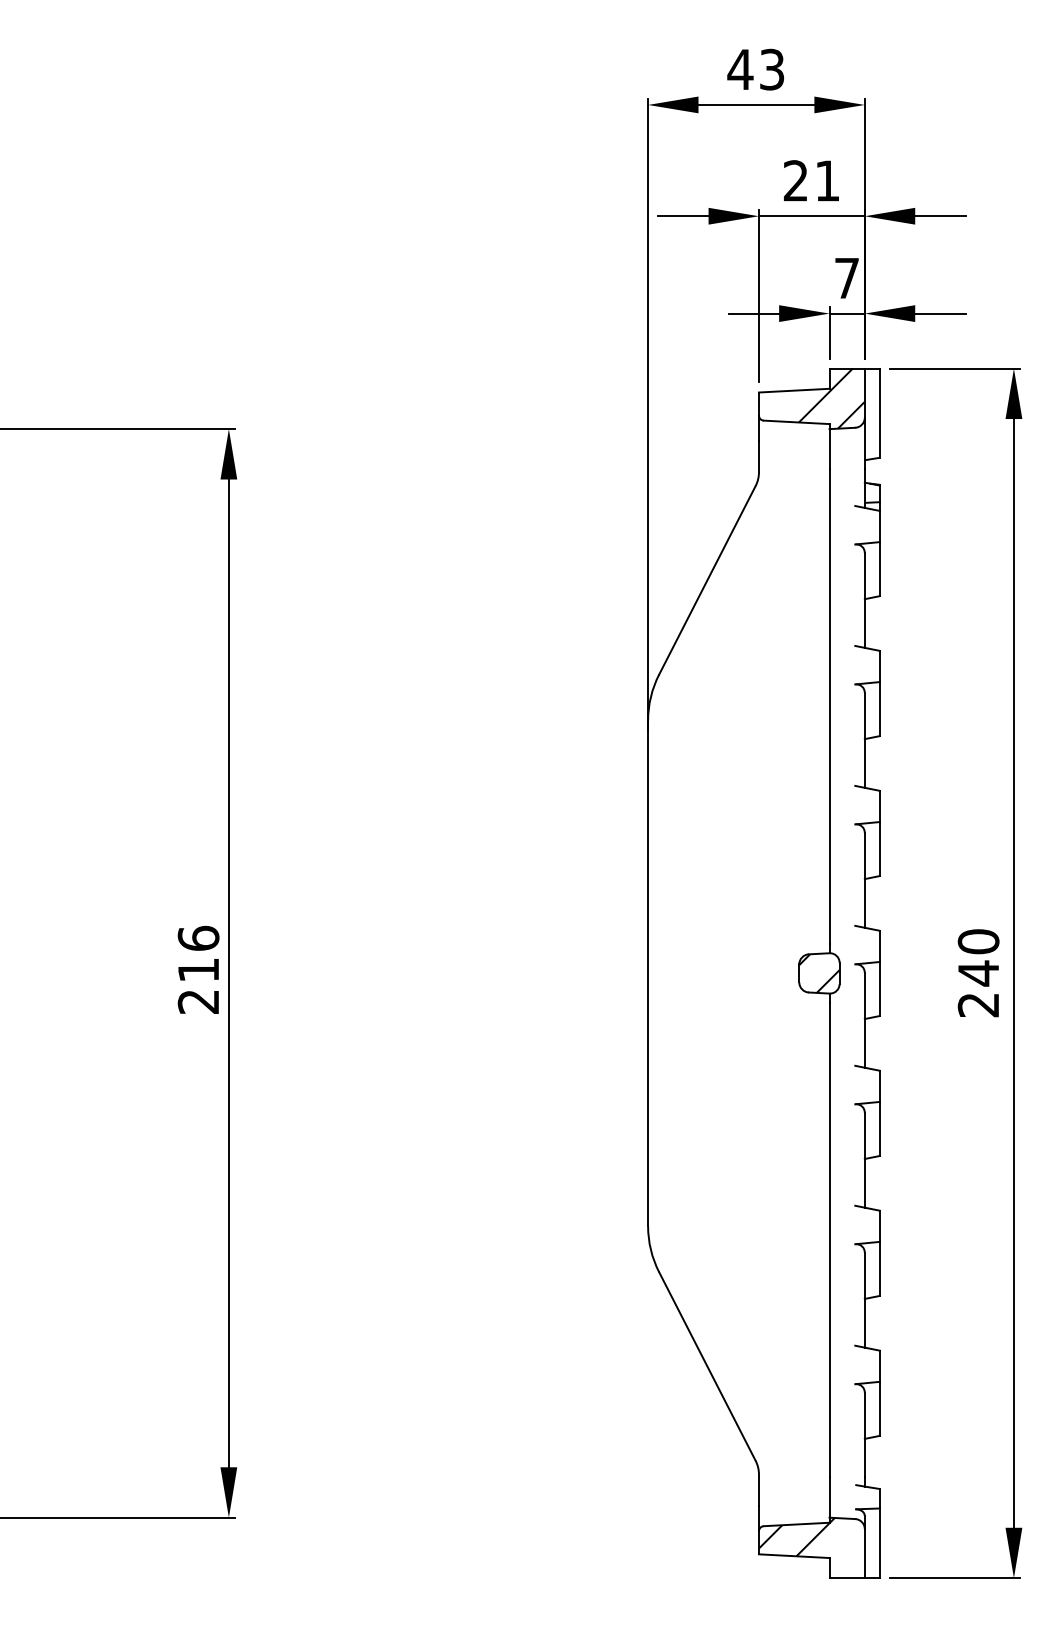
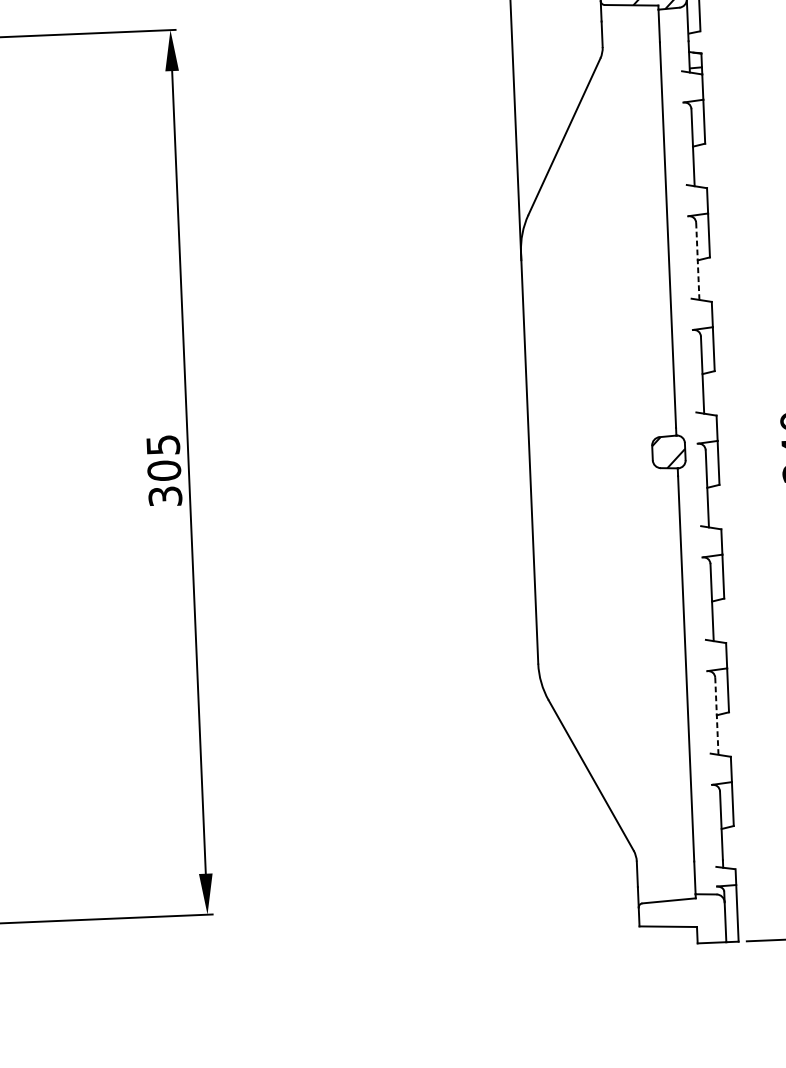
line: (864, 739) -> (697, 260), solid -> dashed
text: (198, 969) -> (164, 470), 216 -> 305
line: (864, 1299) -> (716, 715), solid -> dashed
hatch: (796, 1536) -> (669, 910), removed

